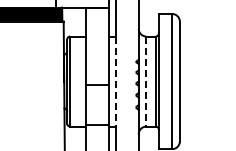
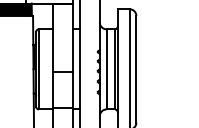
line: (116, 82) -> (80, 70), dashed -> solid
line: (146, 82) -> (106, 70), dashed -> solid

